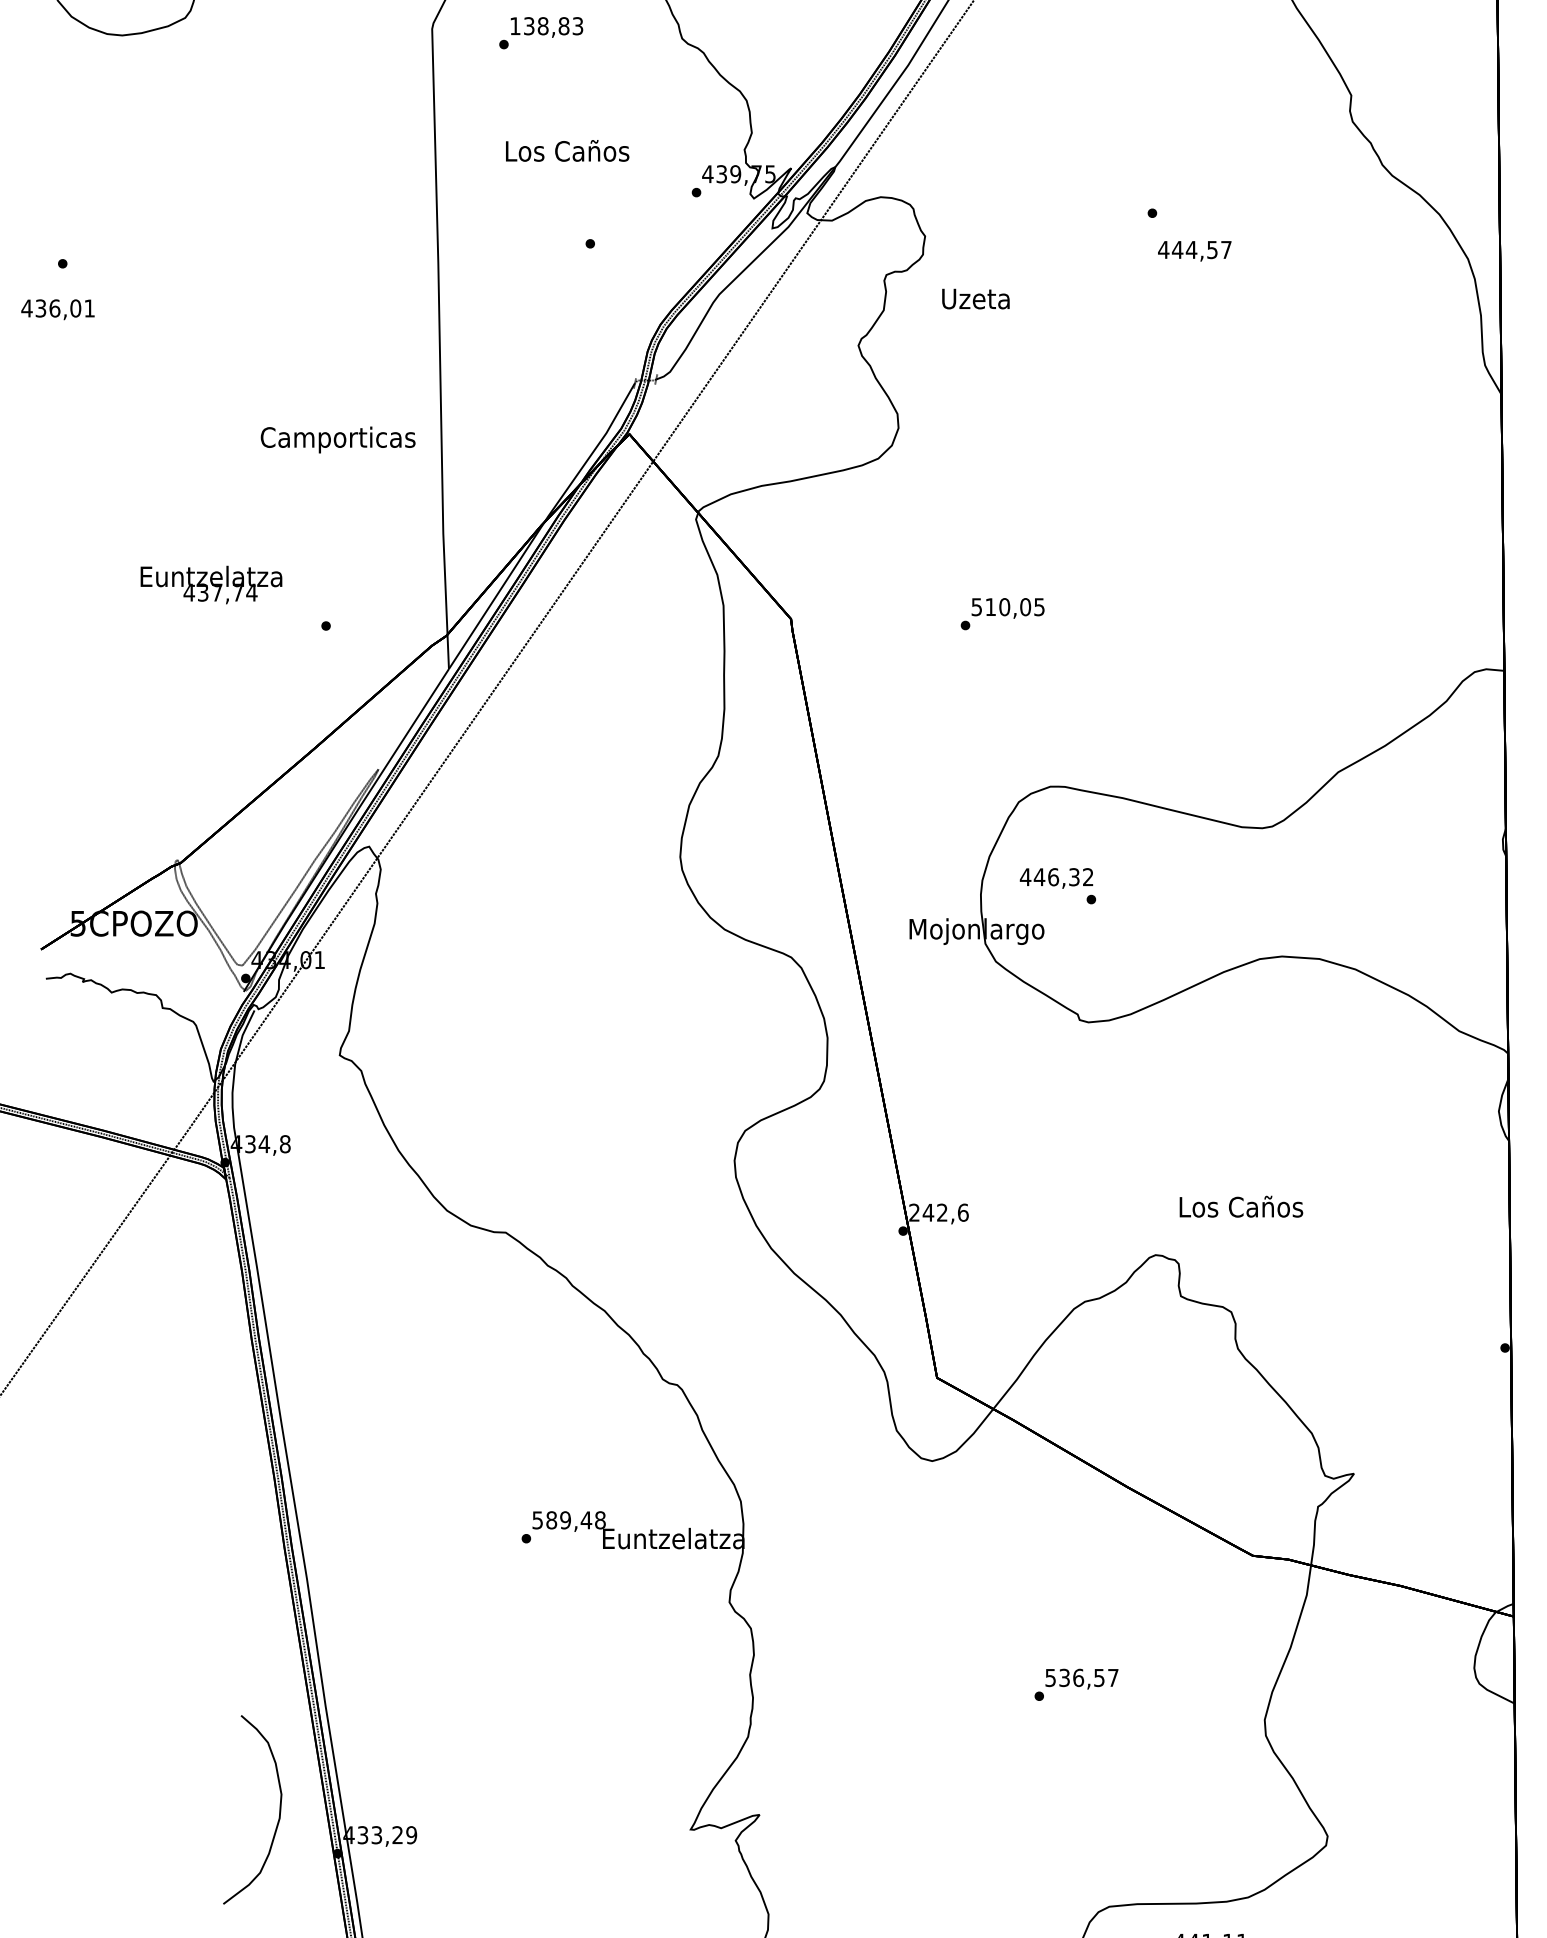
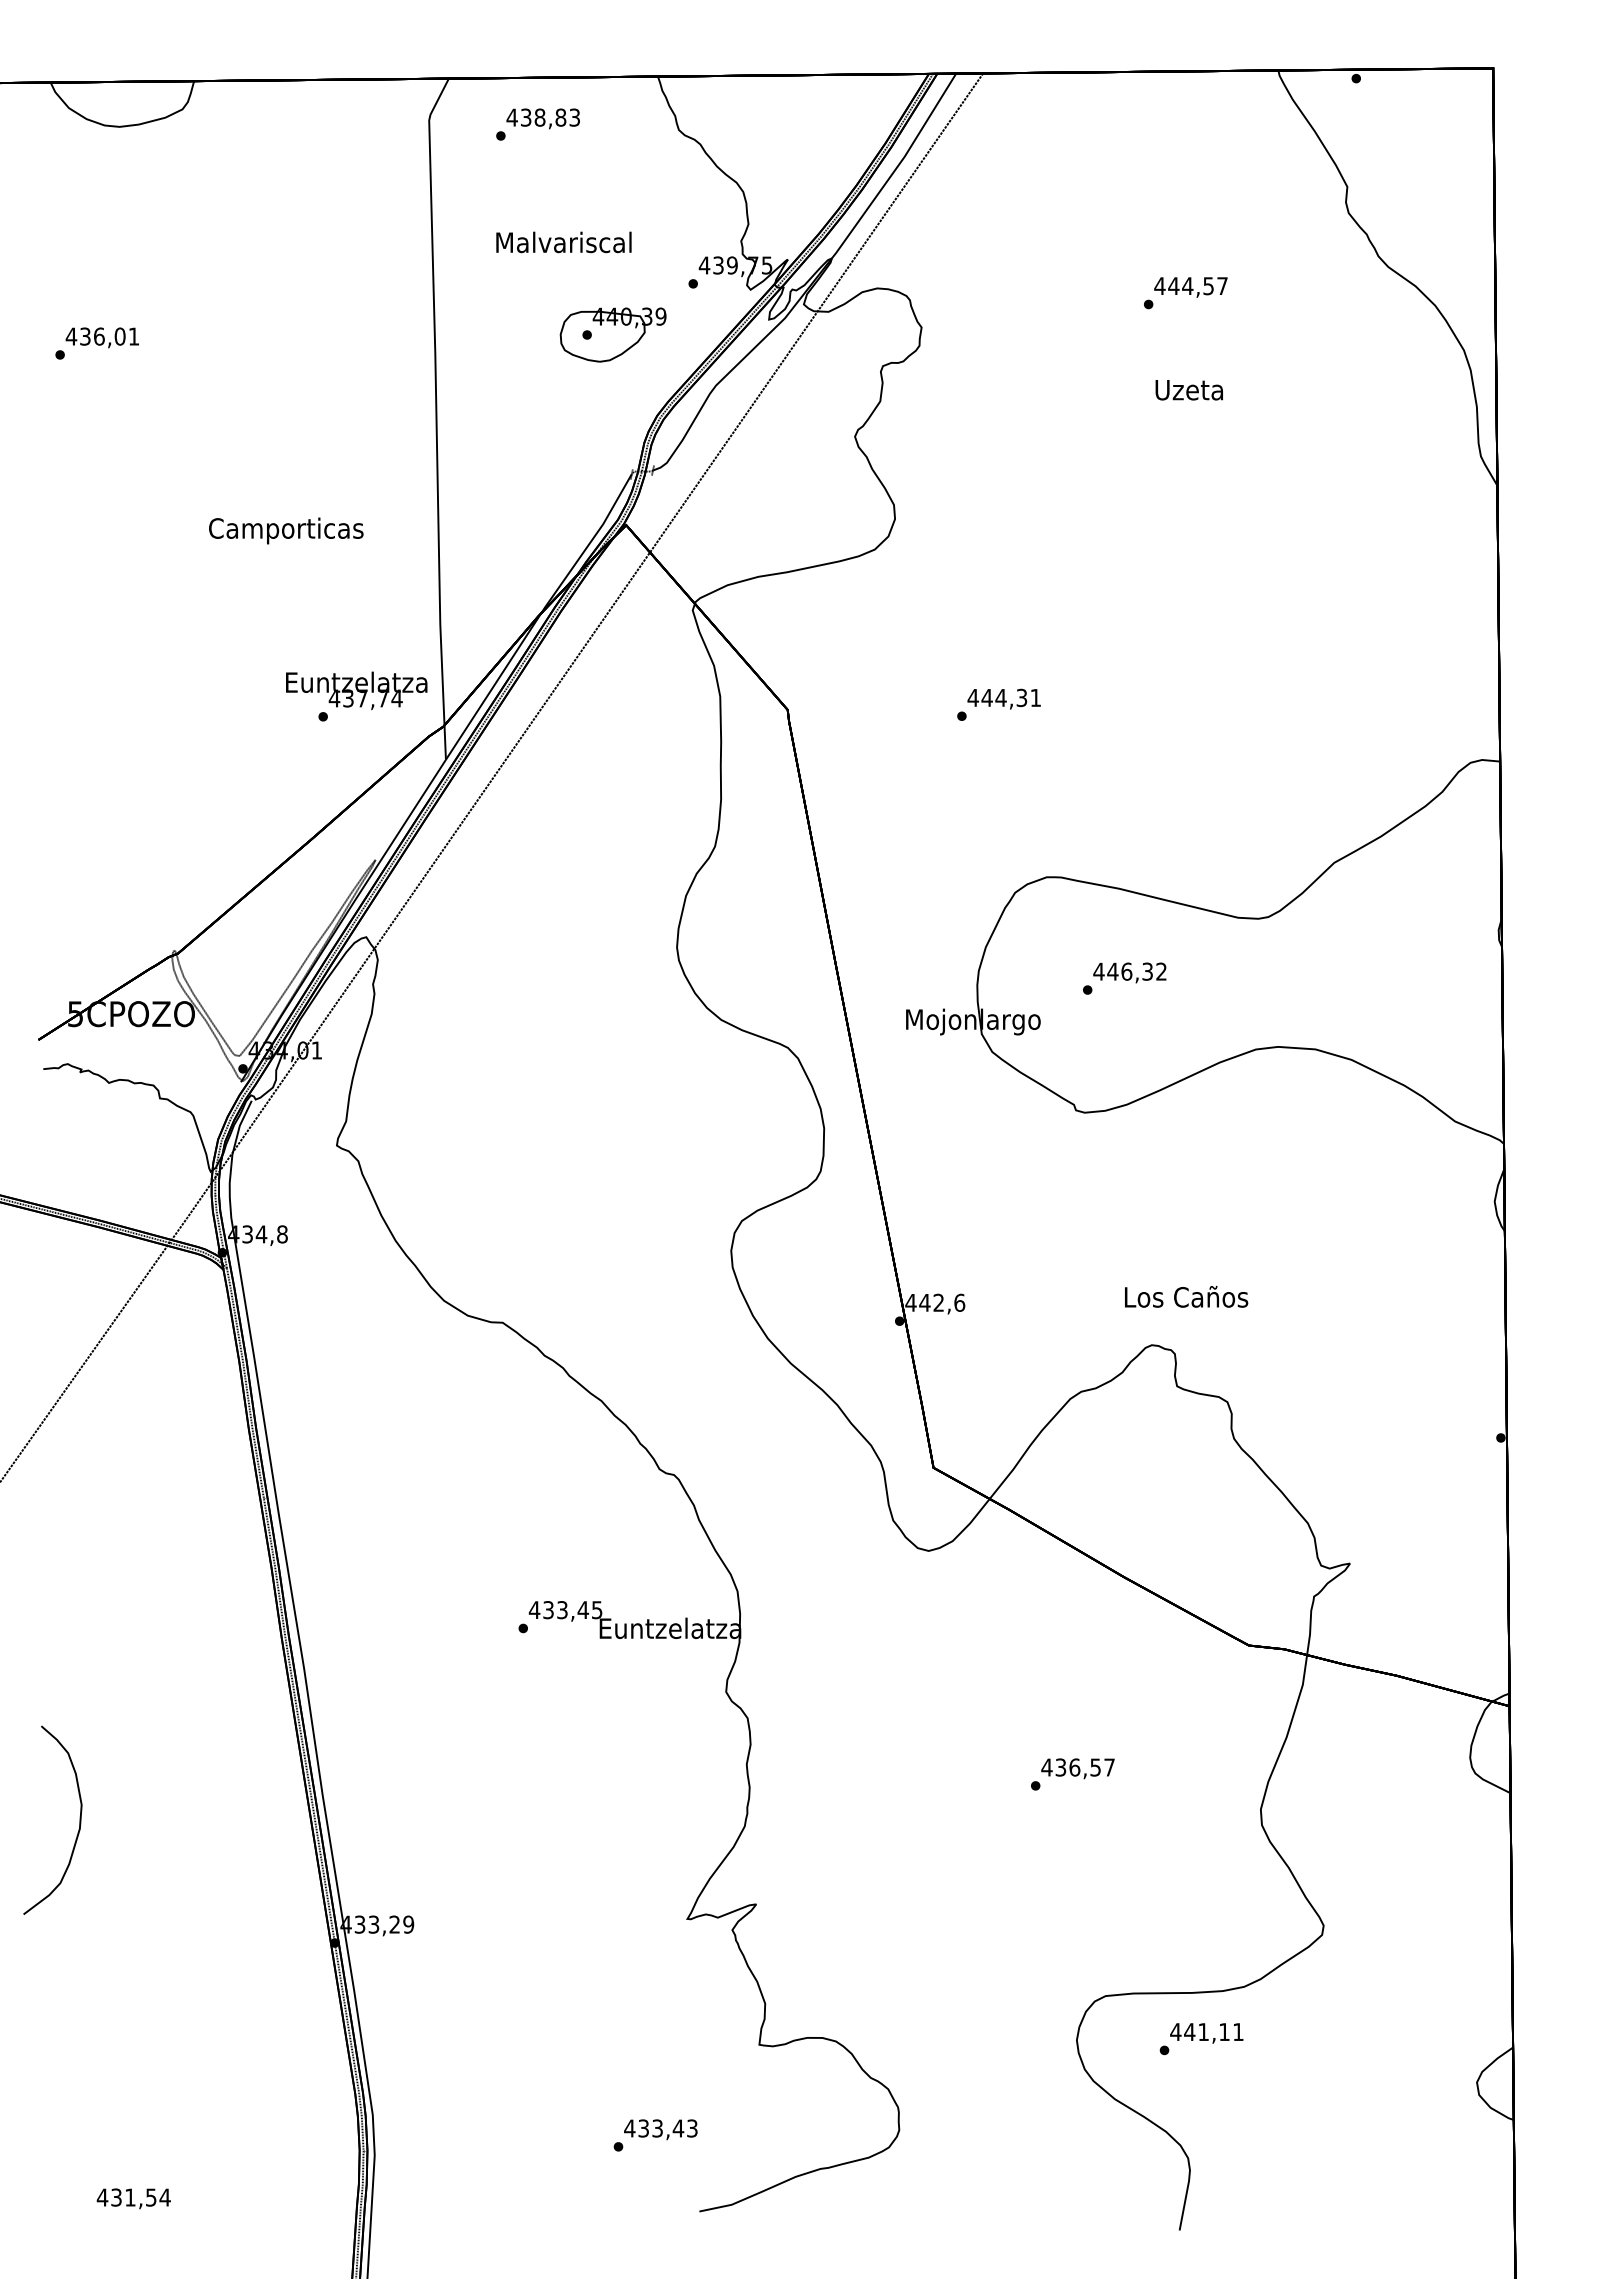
text: (514, 26) -> (511, 117), 138,83 -> 438,83
text: (566, 151) -> (563, 242), Los Caños -> Malvariscal
part: (615, 243) -> (612, 334), added
text: (1194, 251) -> (1190, 287), moved
text: (975, 299) -> (1188, 390), moved
text: (57, 309) -> (101, 337), moved
text: (338, 439) -> (286, 530), moved
text: (211, 584) -> (356, 690), moved
text: (1007, 606) -> (1003, 697), 510,05 -> 444,31
text: (1056, 878) -> (1129, 972), moved
text: (1241, 1206) -> (1186, 1296), moved
text: (914, 1212) -> (910, 1302), 242,6 -> 442,6
text: (568, 1520) -> (565, 1610), 589,48 -> 433,45
text: (1050, 1677) -> (1046, 1767), 536,57 -> 436,57
curve: (279, 1809) -> (79, 1819), moved

